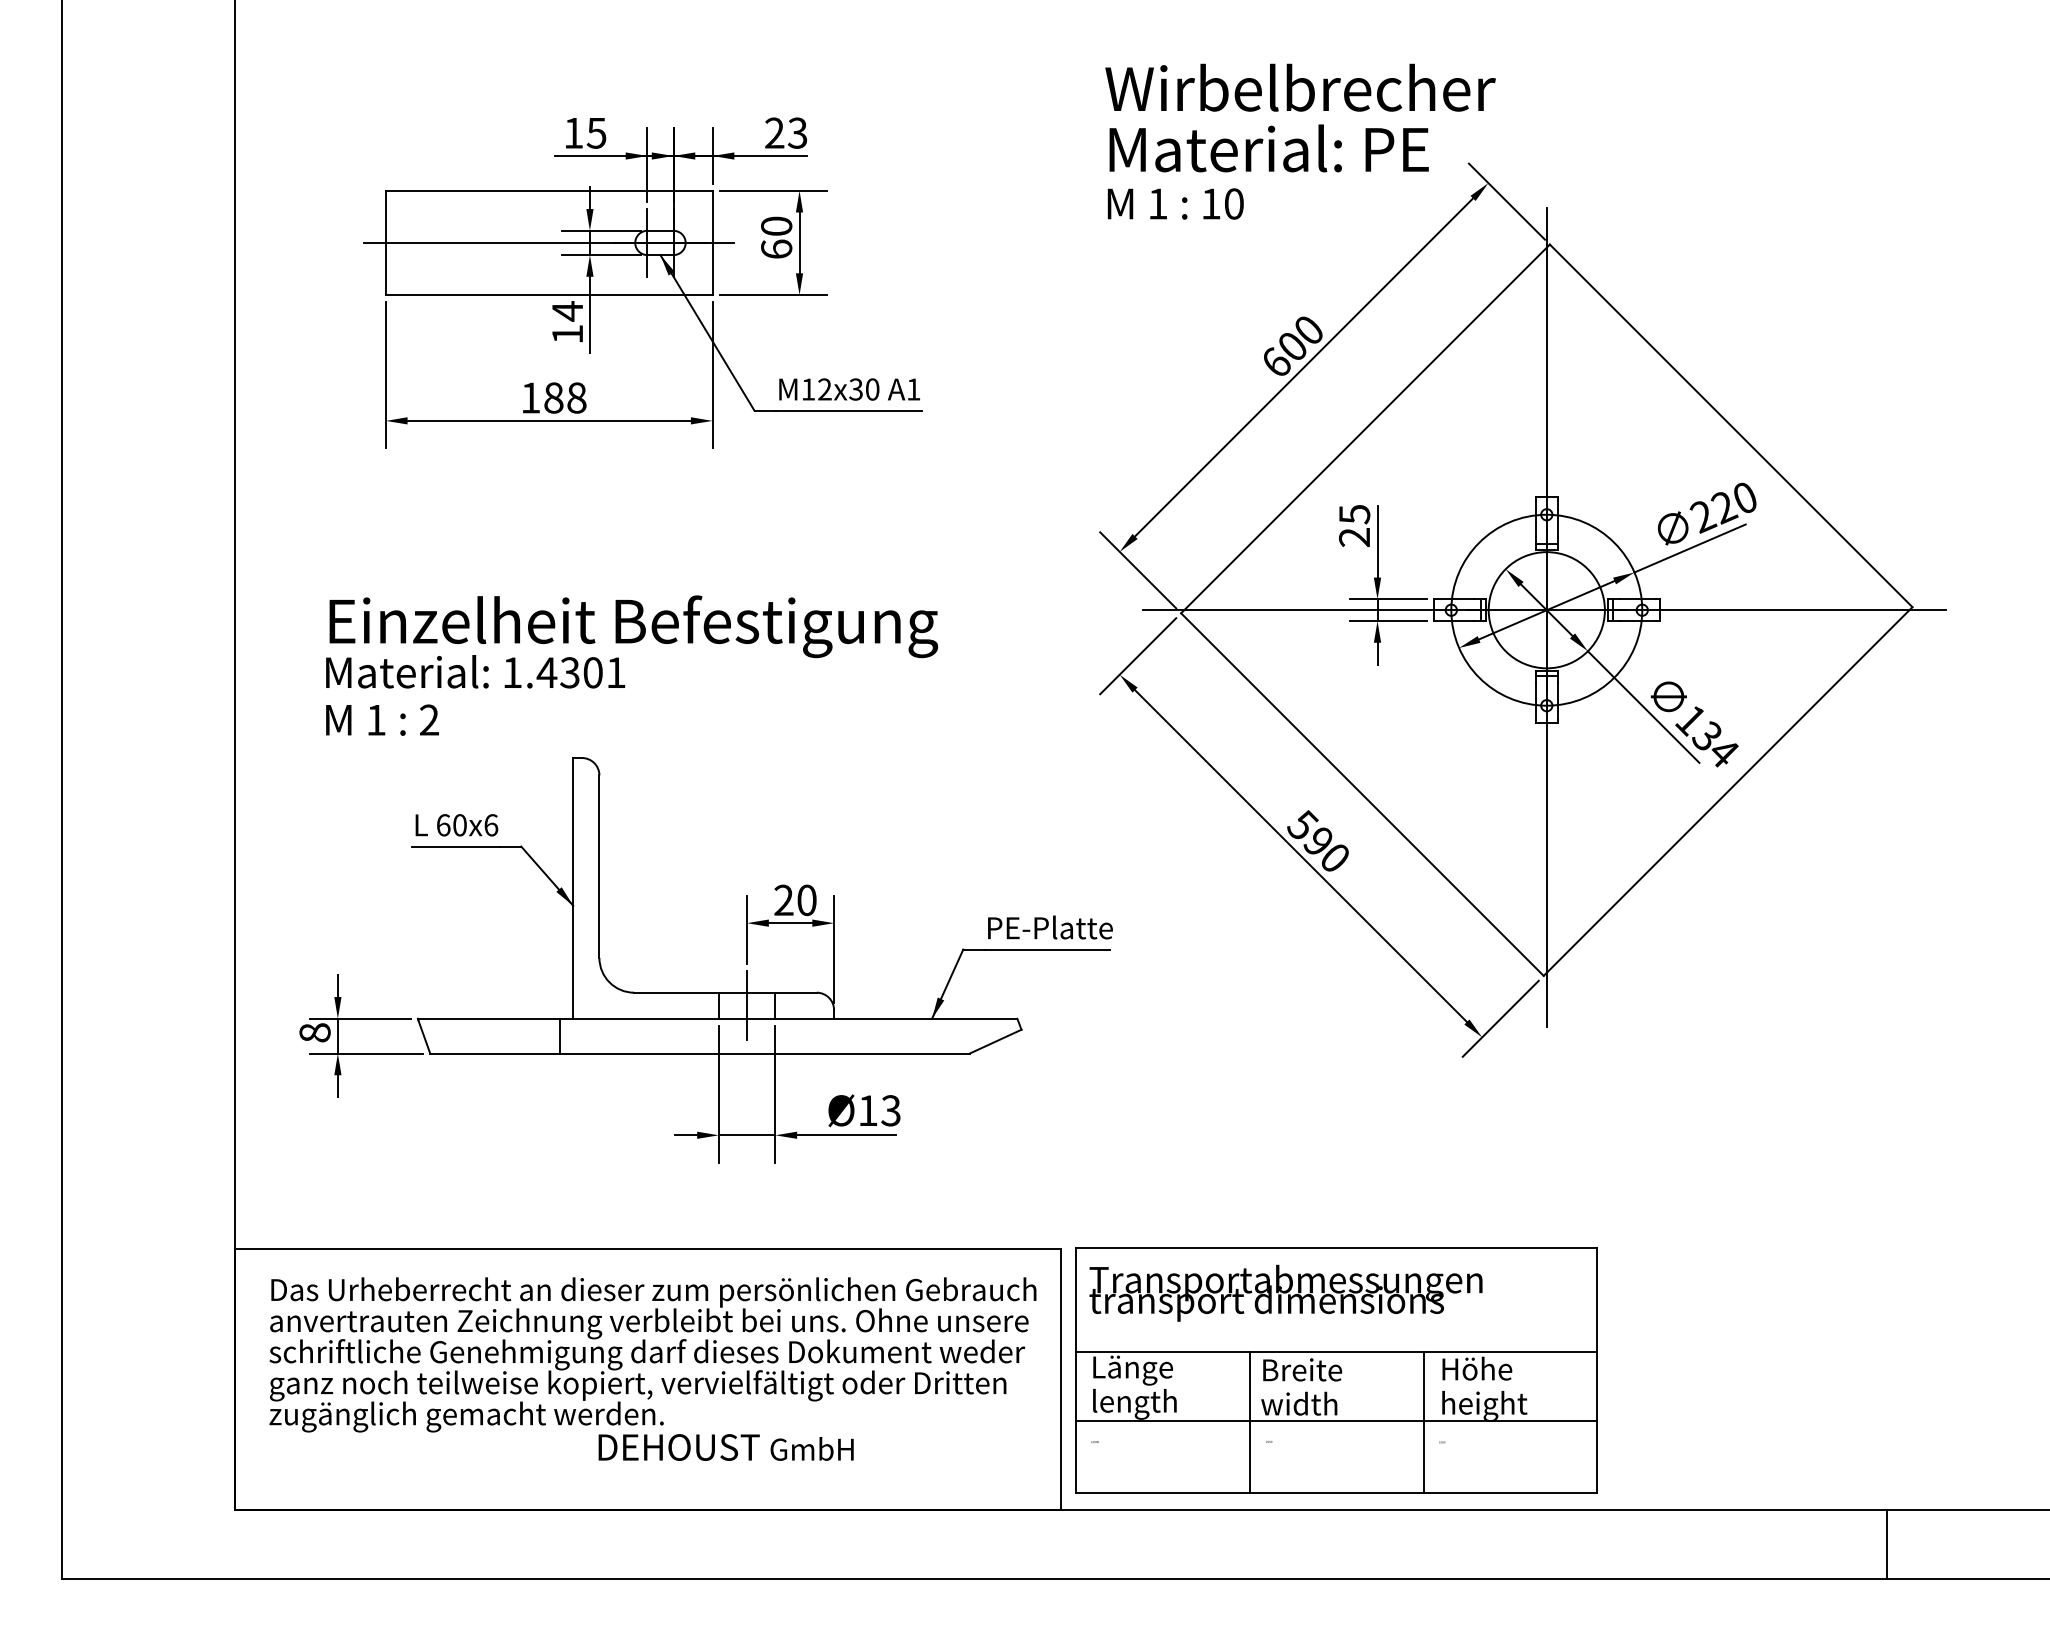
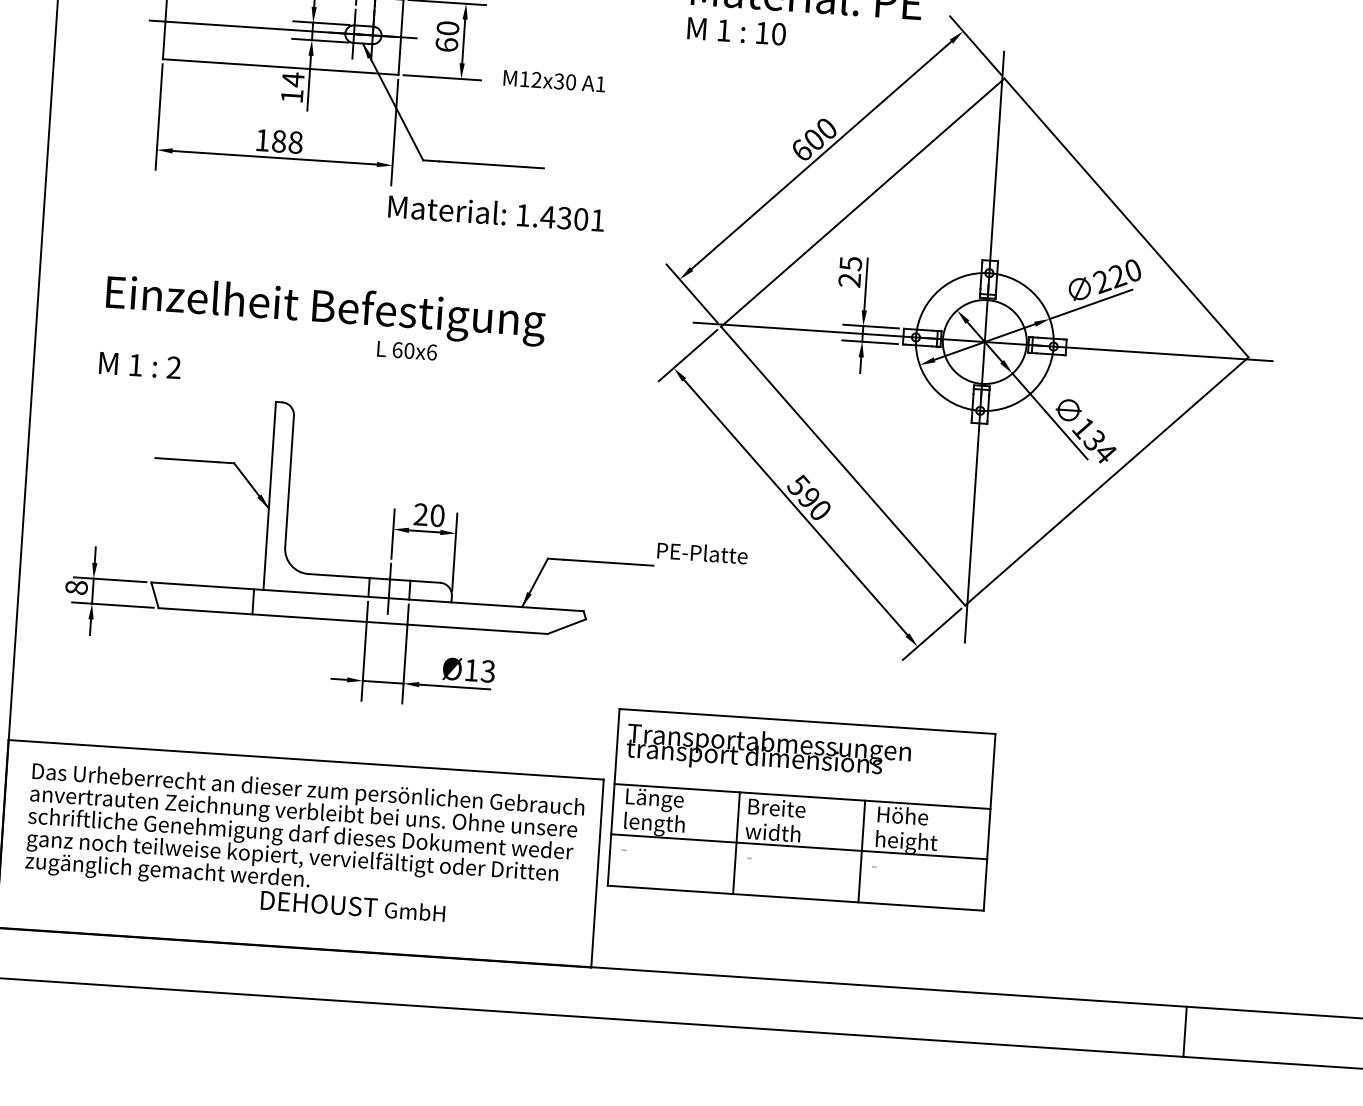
text: (849, 389) -> (554, 81), moved
text: (475, 671) -> (496, 212), moved
text: (456, 825) -> (406, 350), moved
text: (1050, 927) -> (702, 553), moved
part: (1336, 1370) -> (801, 810), moved

